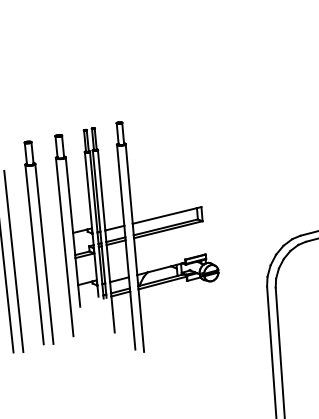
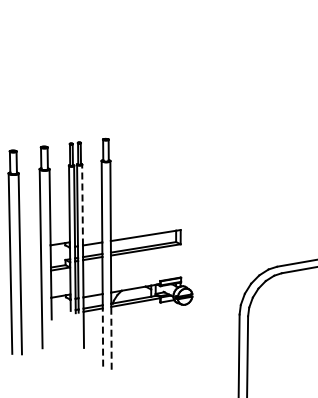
line: (101, 189) -> (82, 204), solid -> dashed
line: (132, 320) -> (102, 337), solid -> dashed
line: (141, 320) -> (111, 338), solid -> dashed

